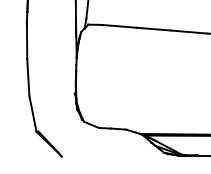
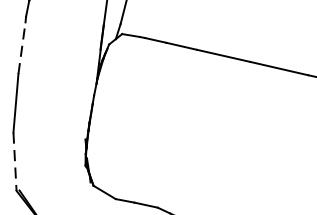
line: (27, 41) -> (22, 46), solid -> dashed
line: (33, 114) -> (15, 162), solid -> dashed

